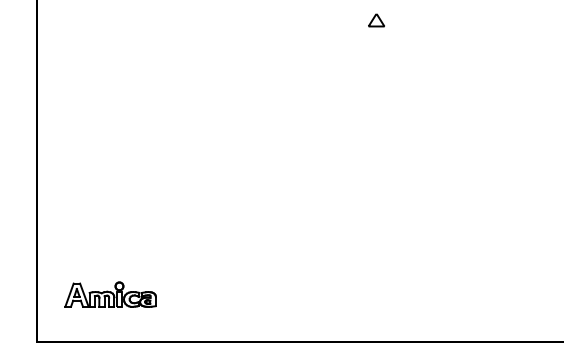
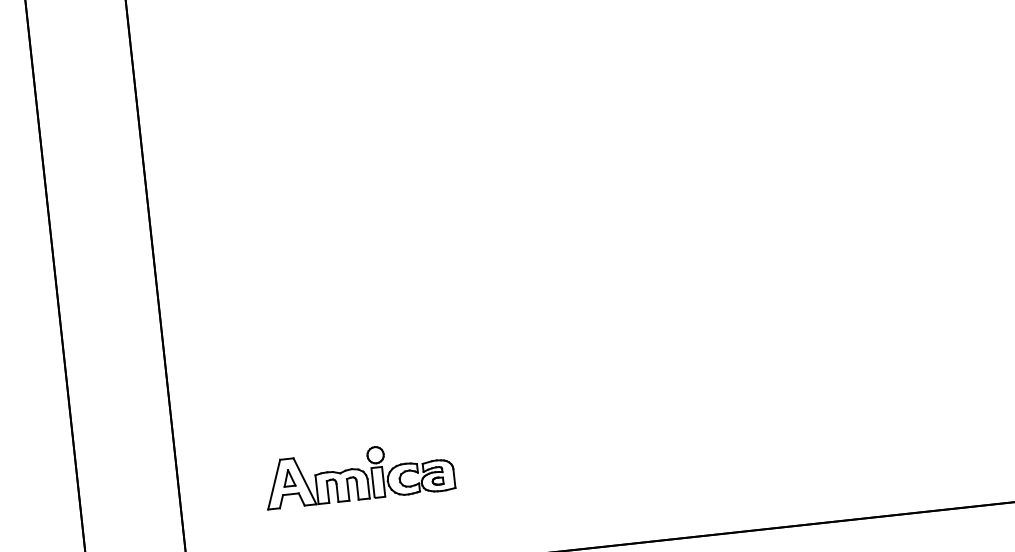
part: (110, 294) -> (358, 474), moved

